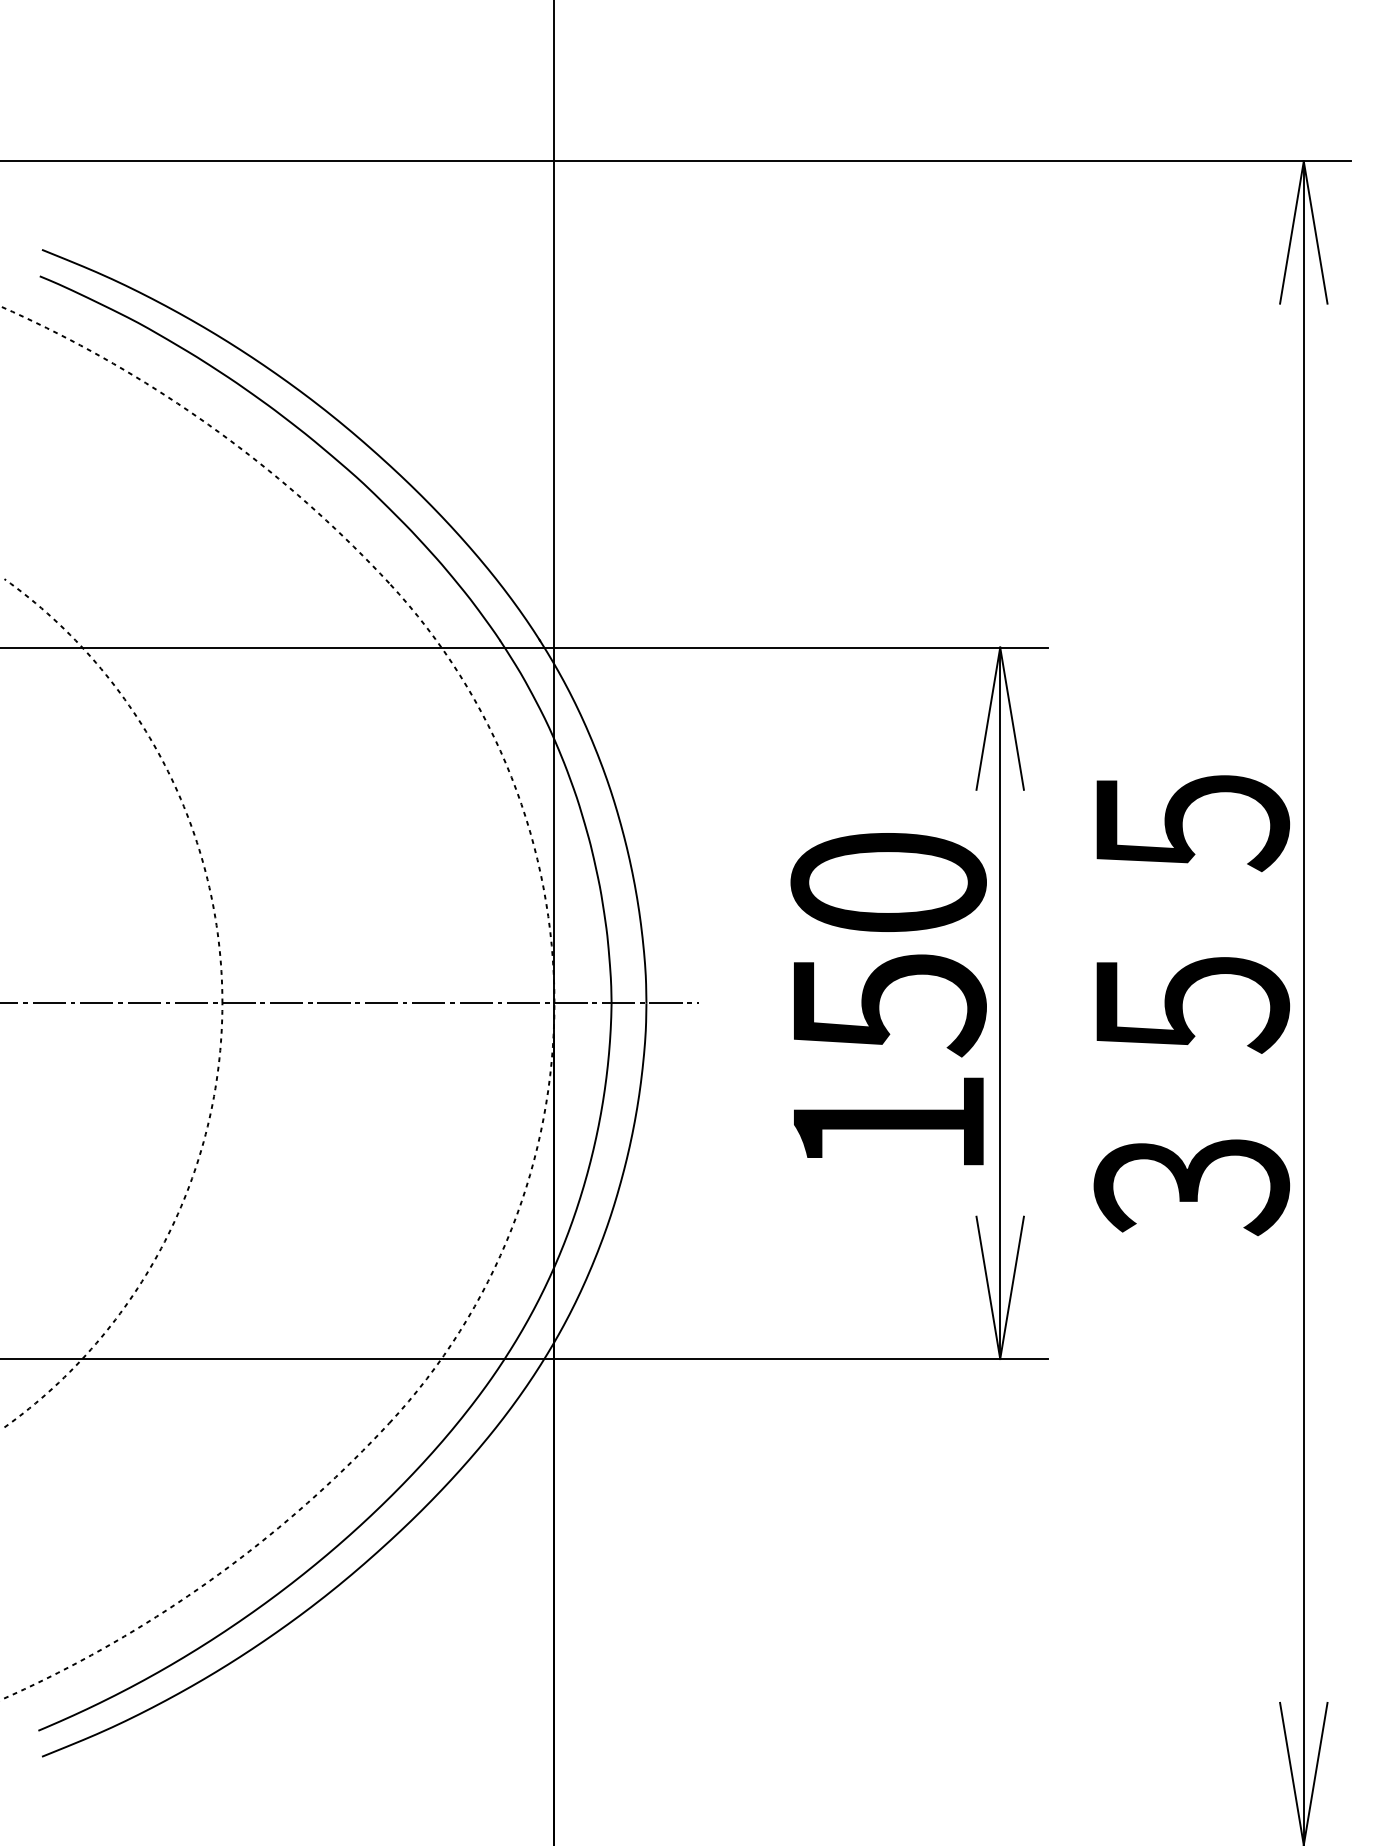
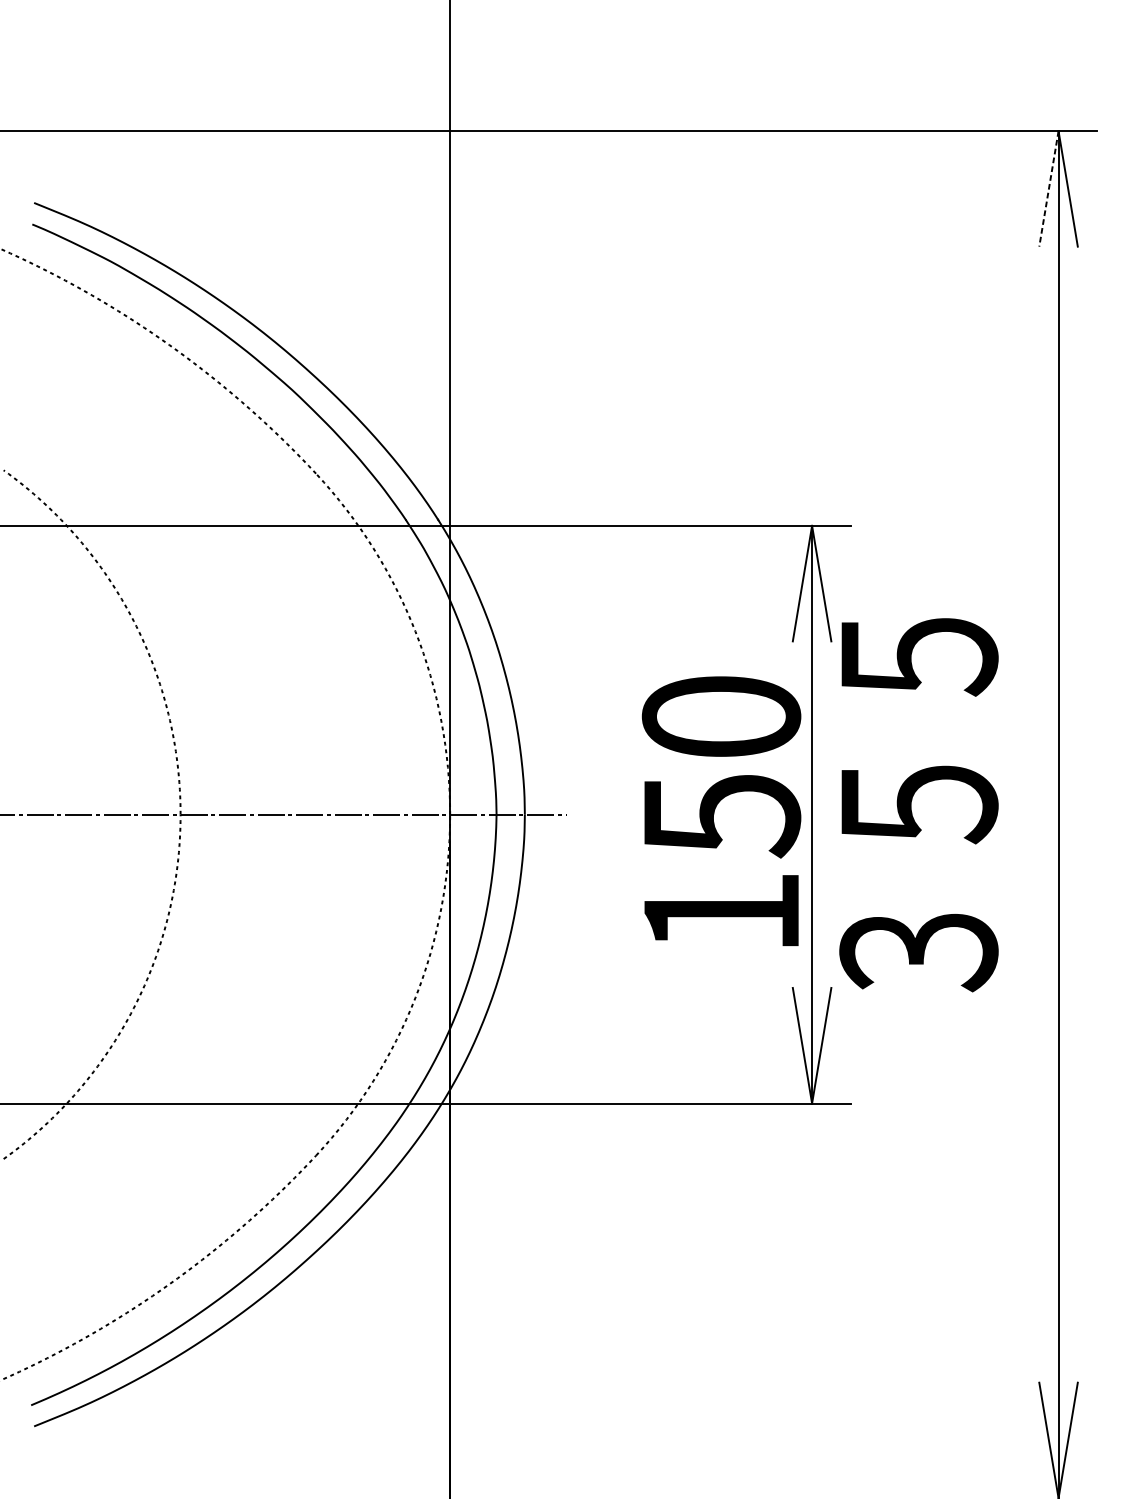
line: (1291, 233) -> (1048, 189), solid -> dashed
text: (1191, 1005) -> (918, 805), moved

